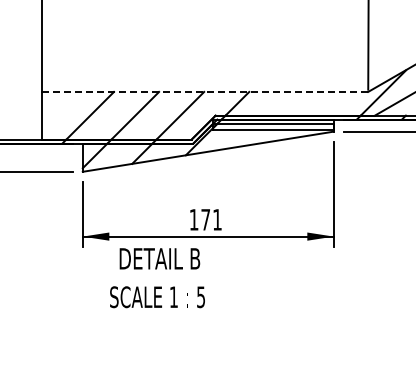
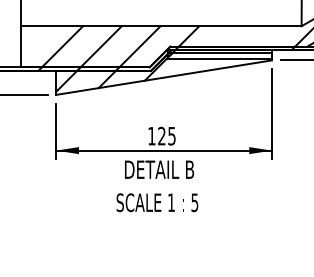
line: (205, 91) -> (161, 25), dashed -> solid
text: (211, 219) -> (166, 135), 171 -> 125
text: (157, 278) -> (157, 186), moved

